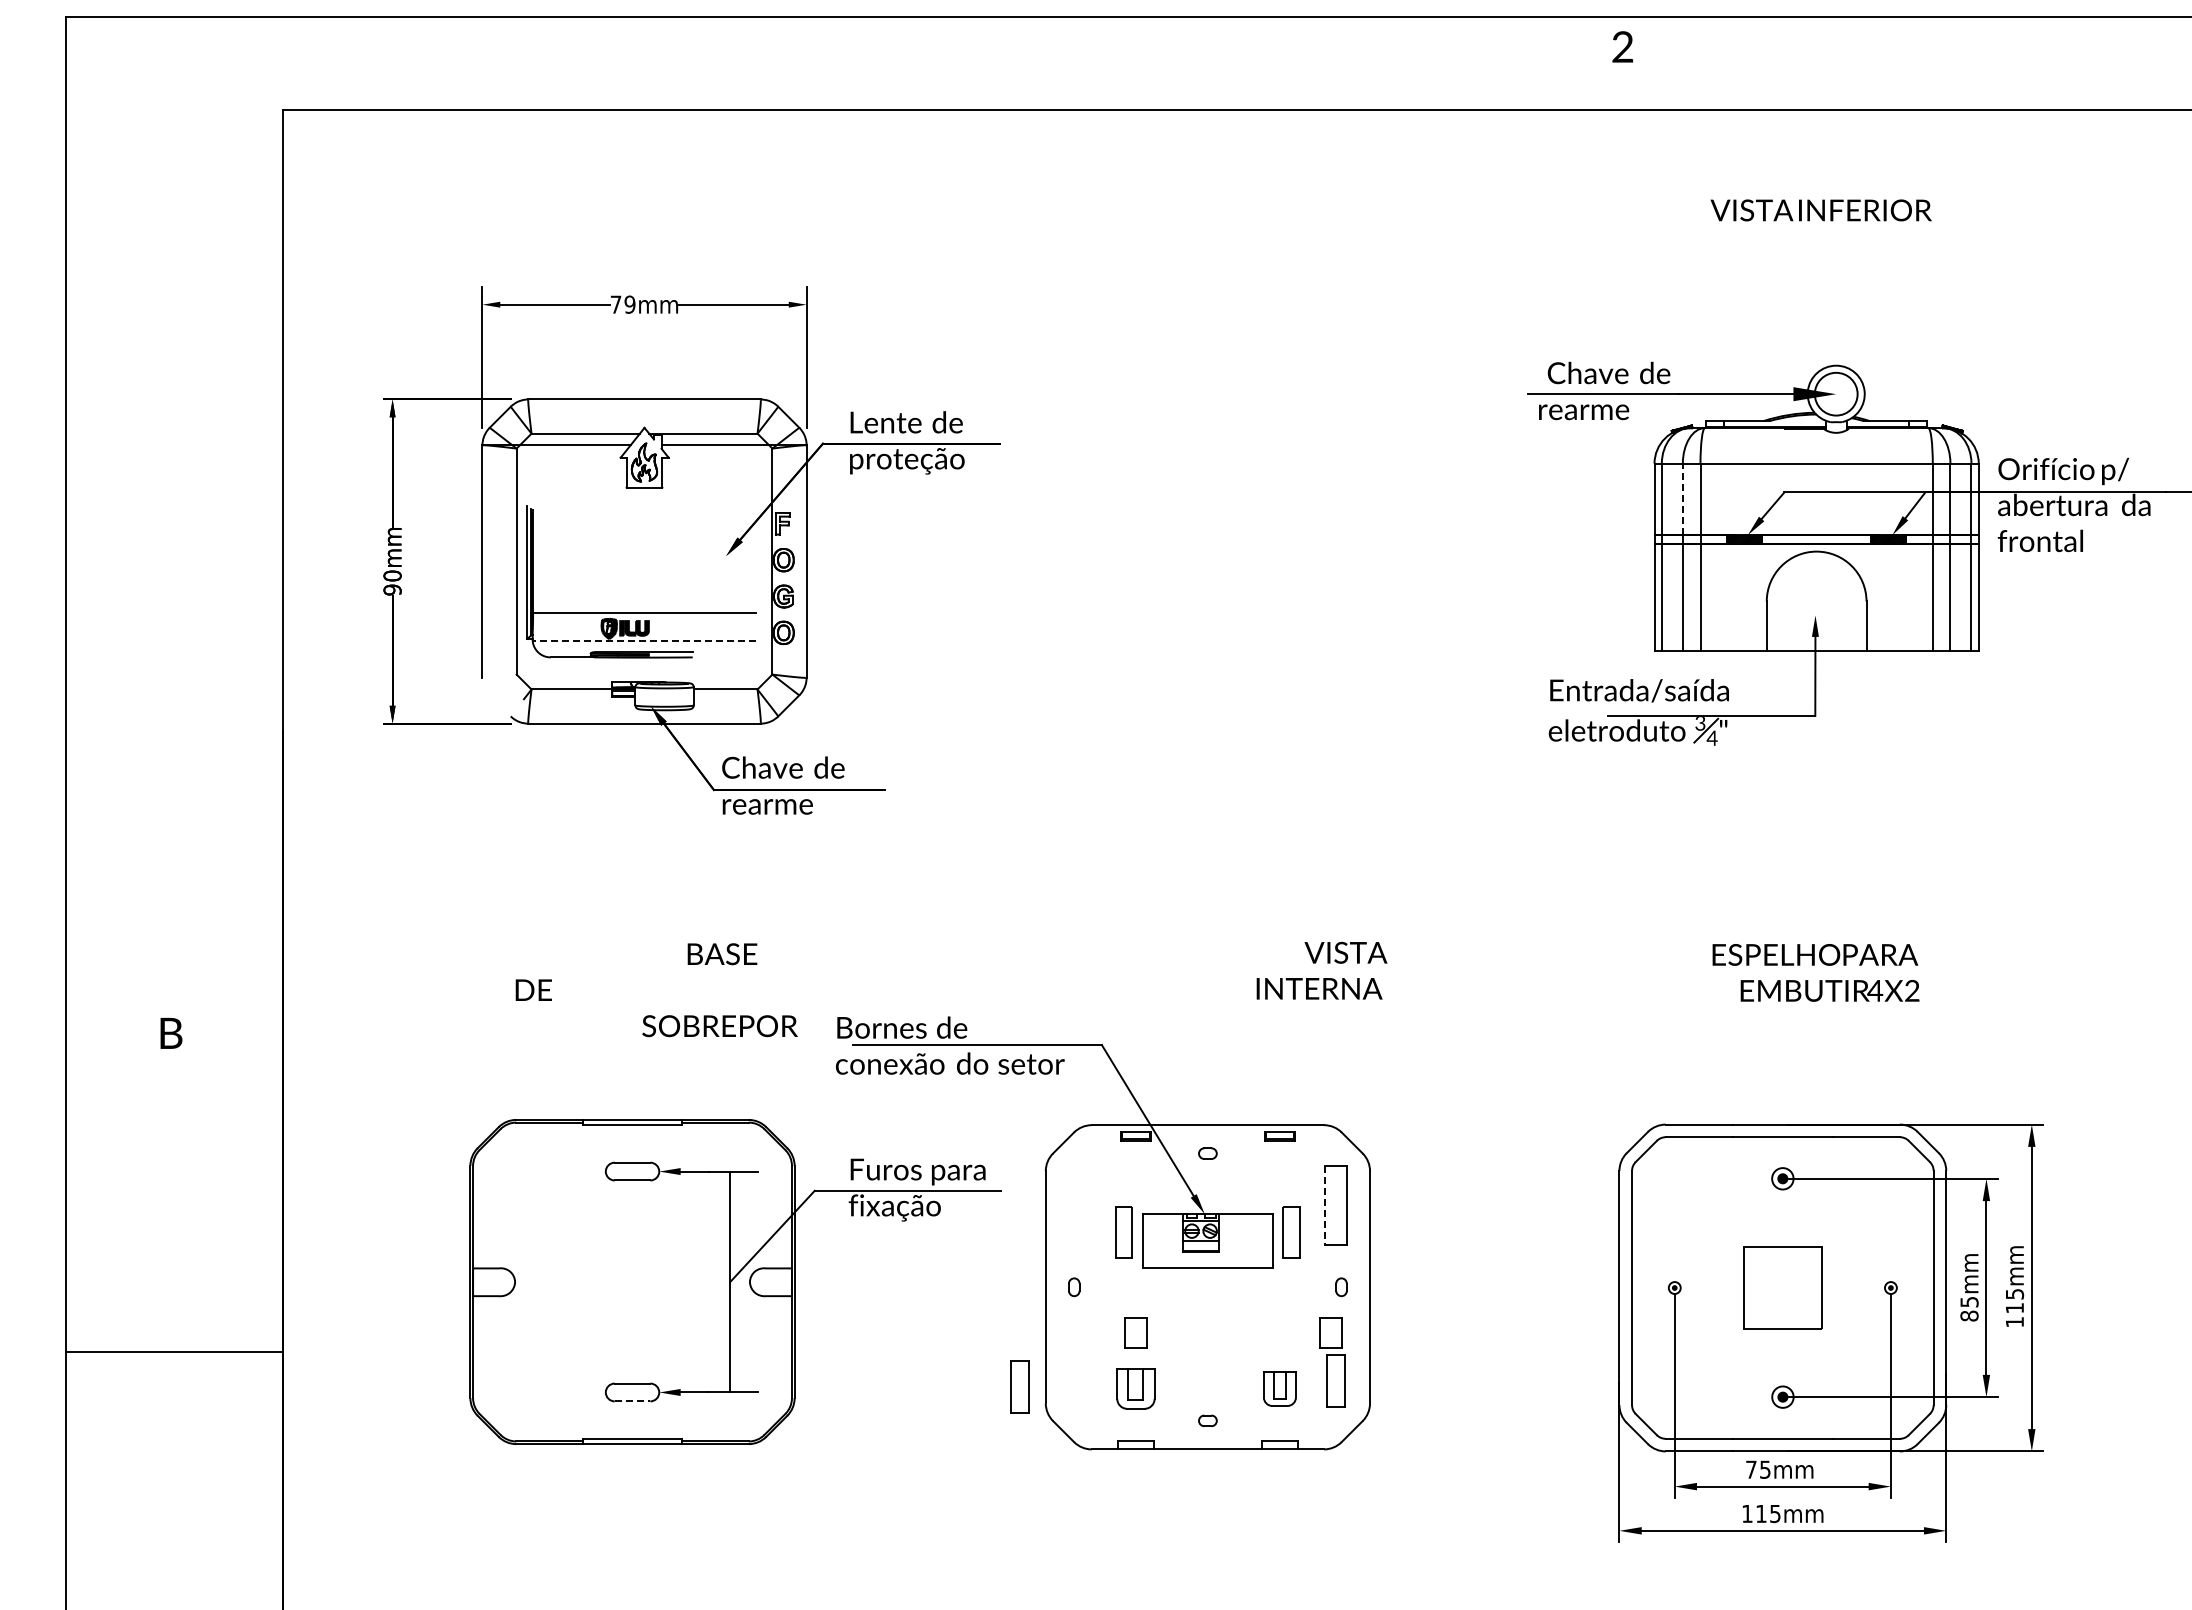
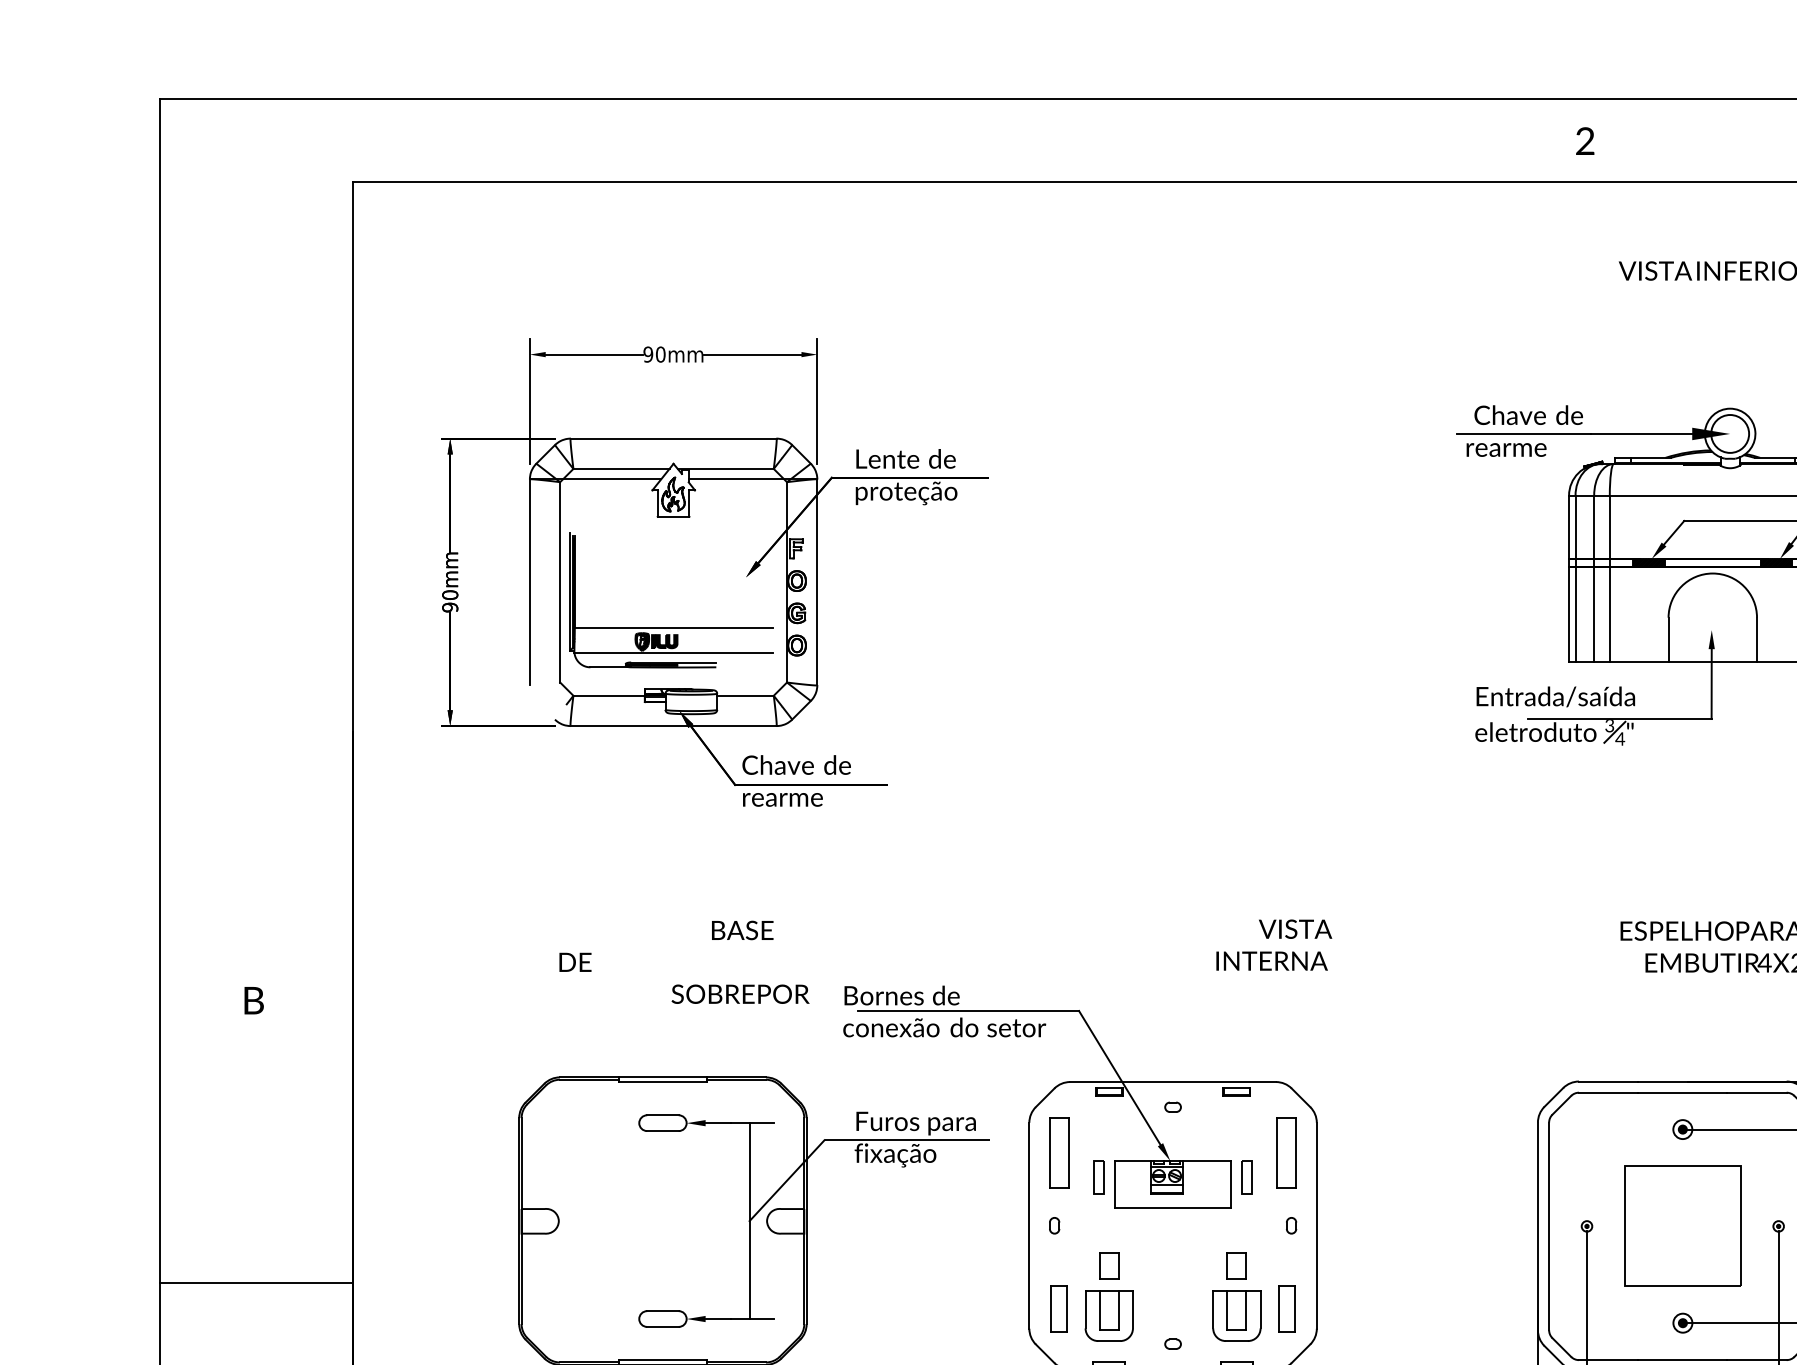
text: (1622, 46) -> (1584, 140), moved
text: (622, 304) -> (654, 354), 79mm -> 90mm
line: (1682, 499) -> (1593, 527), dashed -> solid
line: (644, 640) -> (673, 652), dashed -> solid
part: (1079, 1205) -> (1059, 1153), added
line: (1325, 1205) -> (1277, 1153), dashed -> solid
part: (1124, 1232) -> (1099, 1177), size x0.71
part: (1291, 1232) -> (1247, 1177), size x0.71
part: (1782, 1287) -> (1682, 1225), size x1.67
part: (1330, 1332) -> (1236, 1265), moved
part: (1019, 1386) -> (1059, 1308), moved
part: (1135, 1388) -> (1108, 1315), size x1.43
part: (1279, 1388) -> (1236, 1315), size x1.67
line: (632, 1401) -> (662, 1327), dashed -> solid

